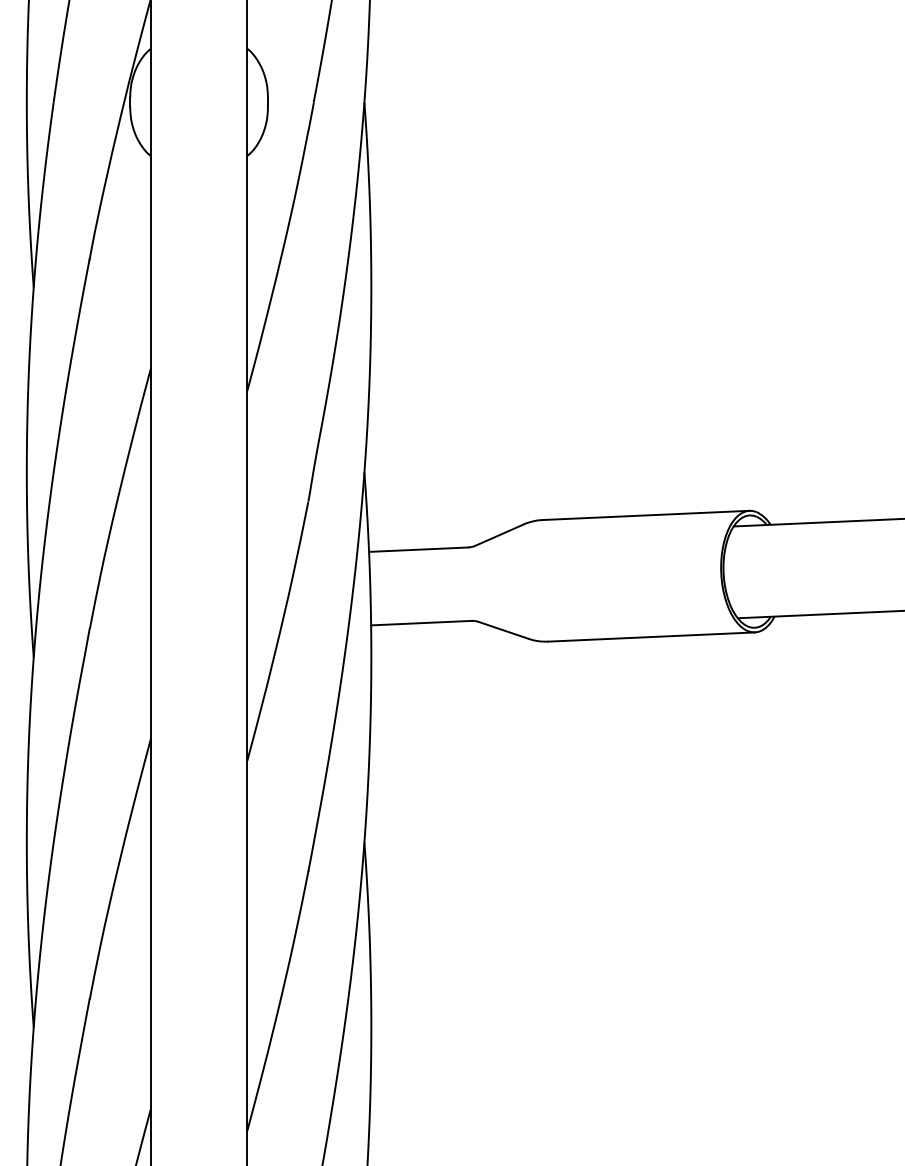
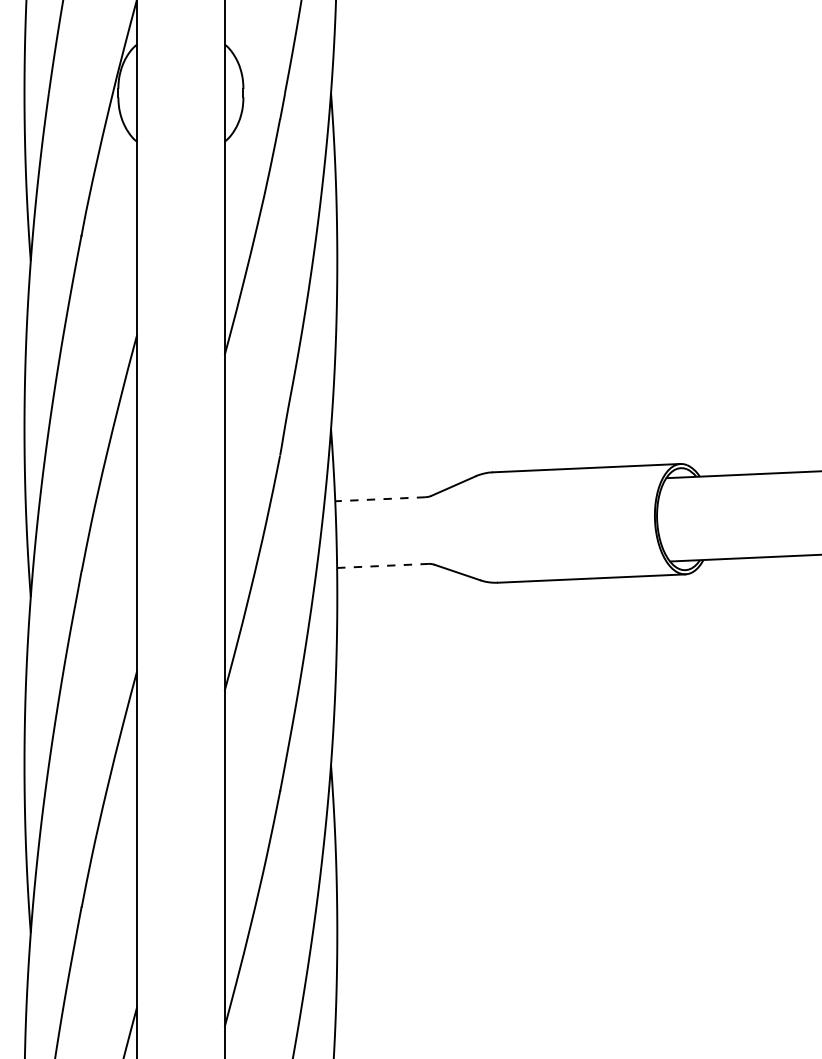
line: (417, 549) -> (379, 499), solid -> dashed
line: (421, 622) -> (382, 565), solid -> dashed

